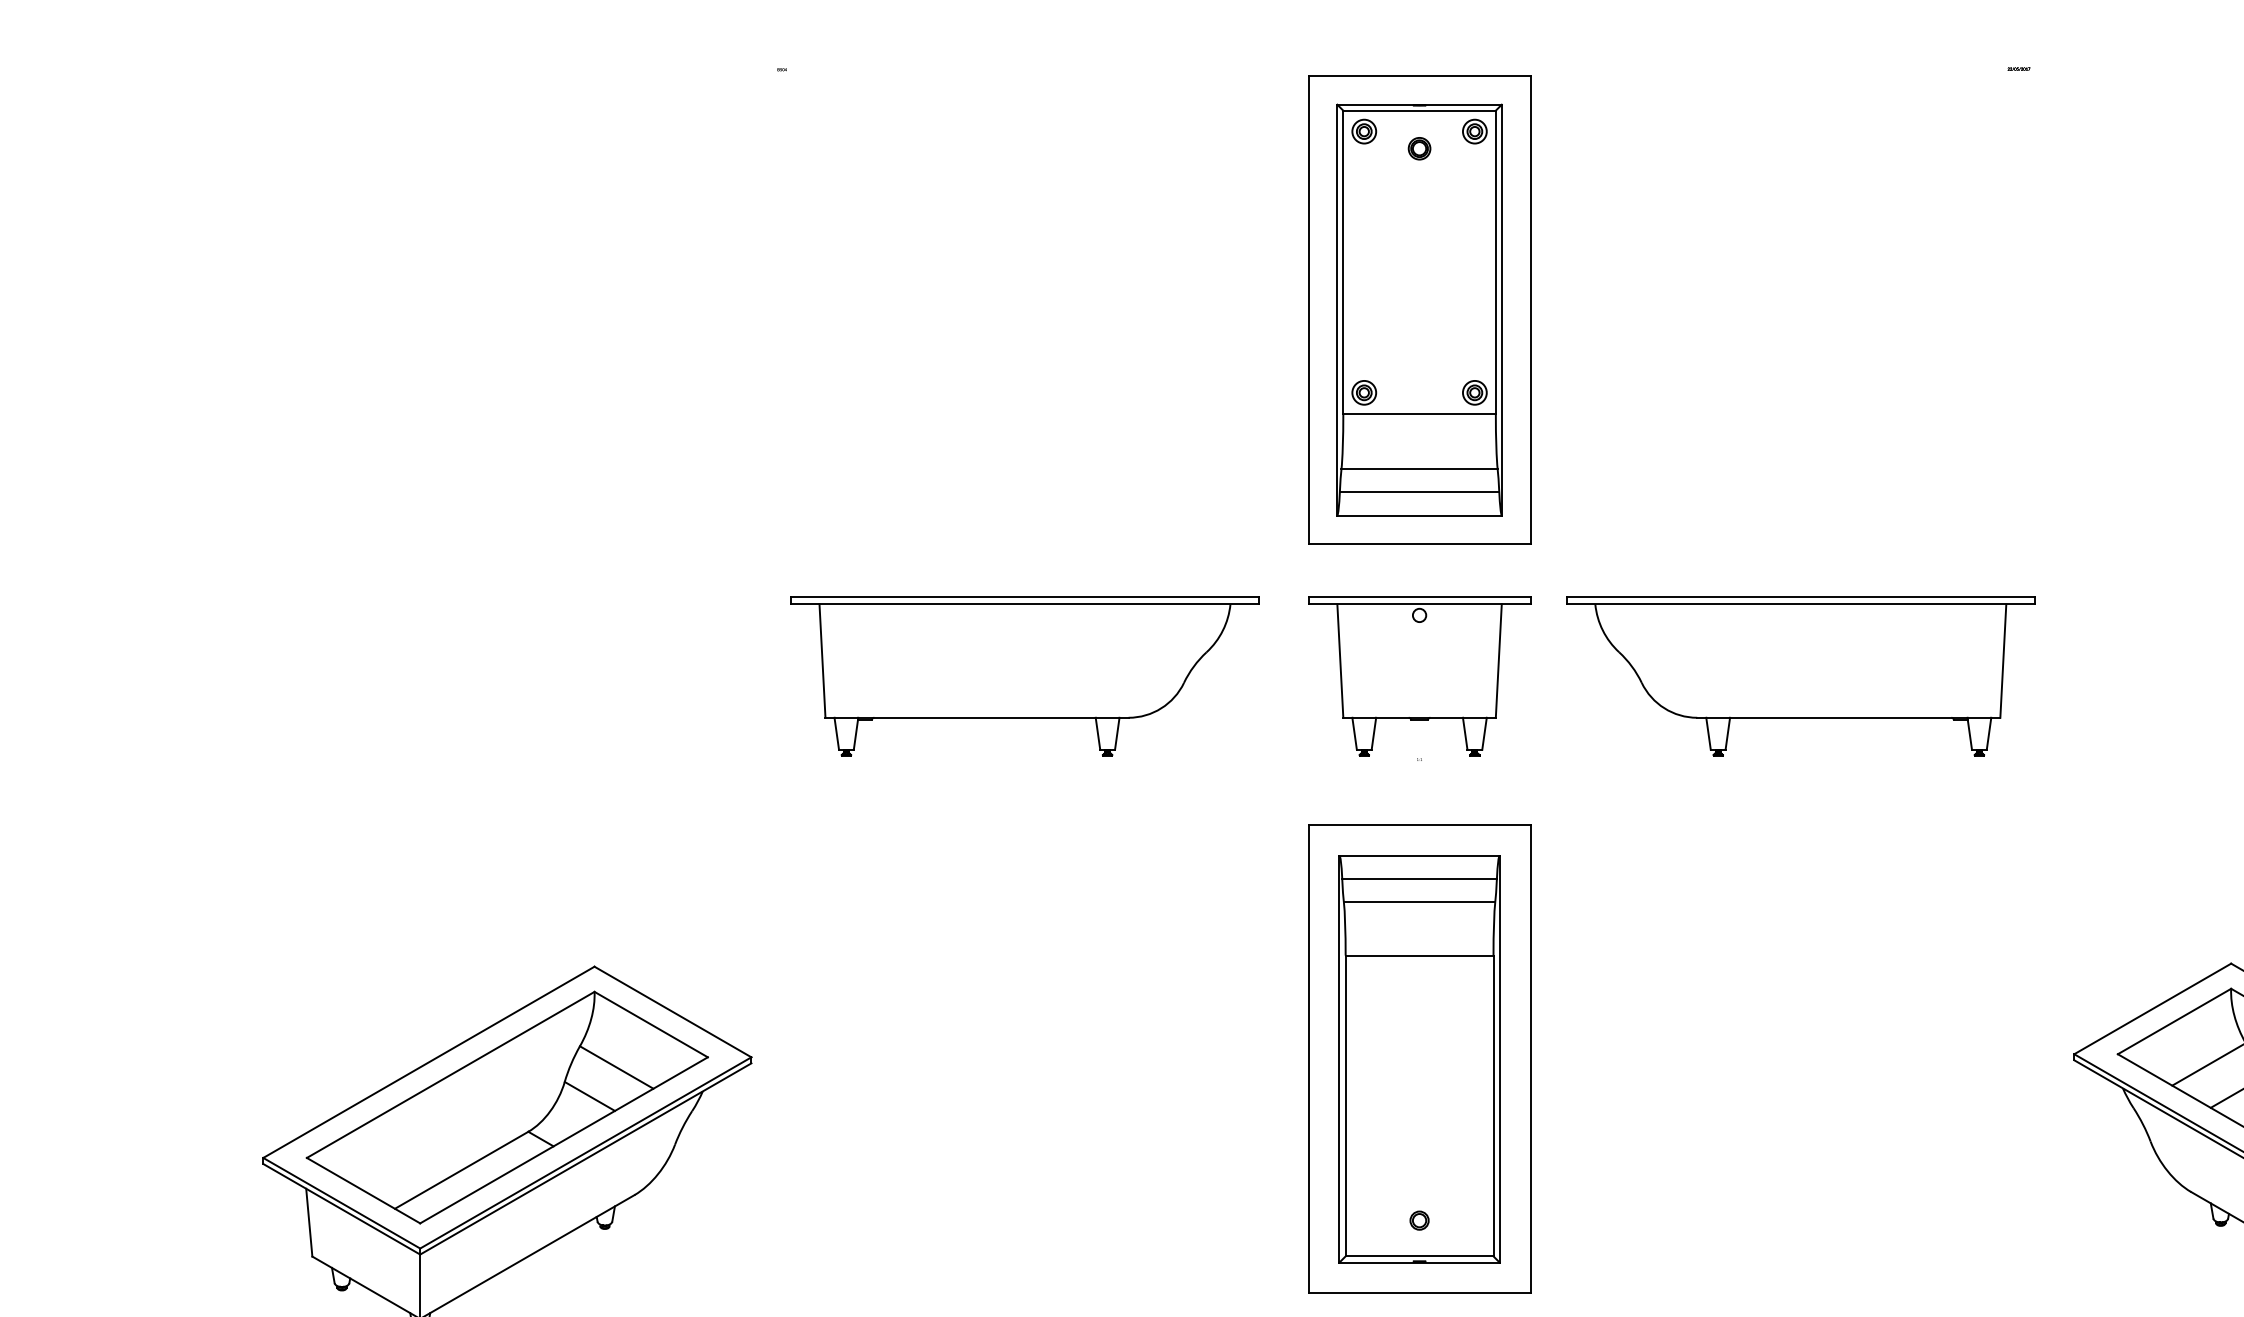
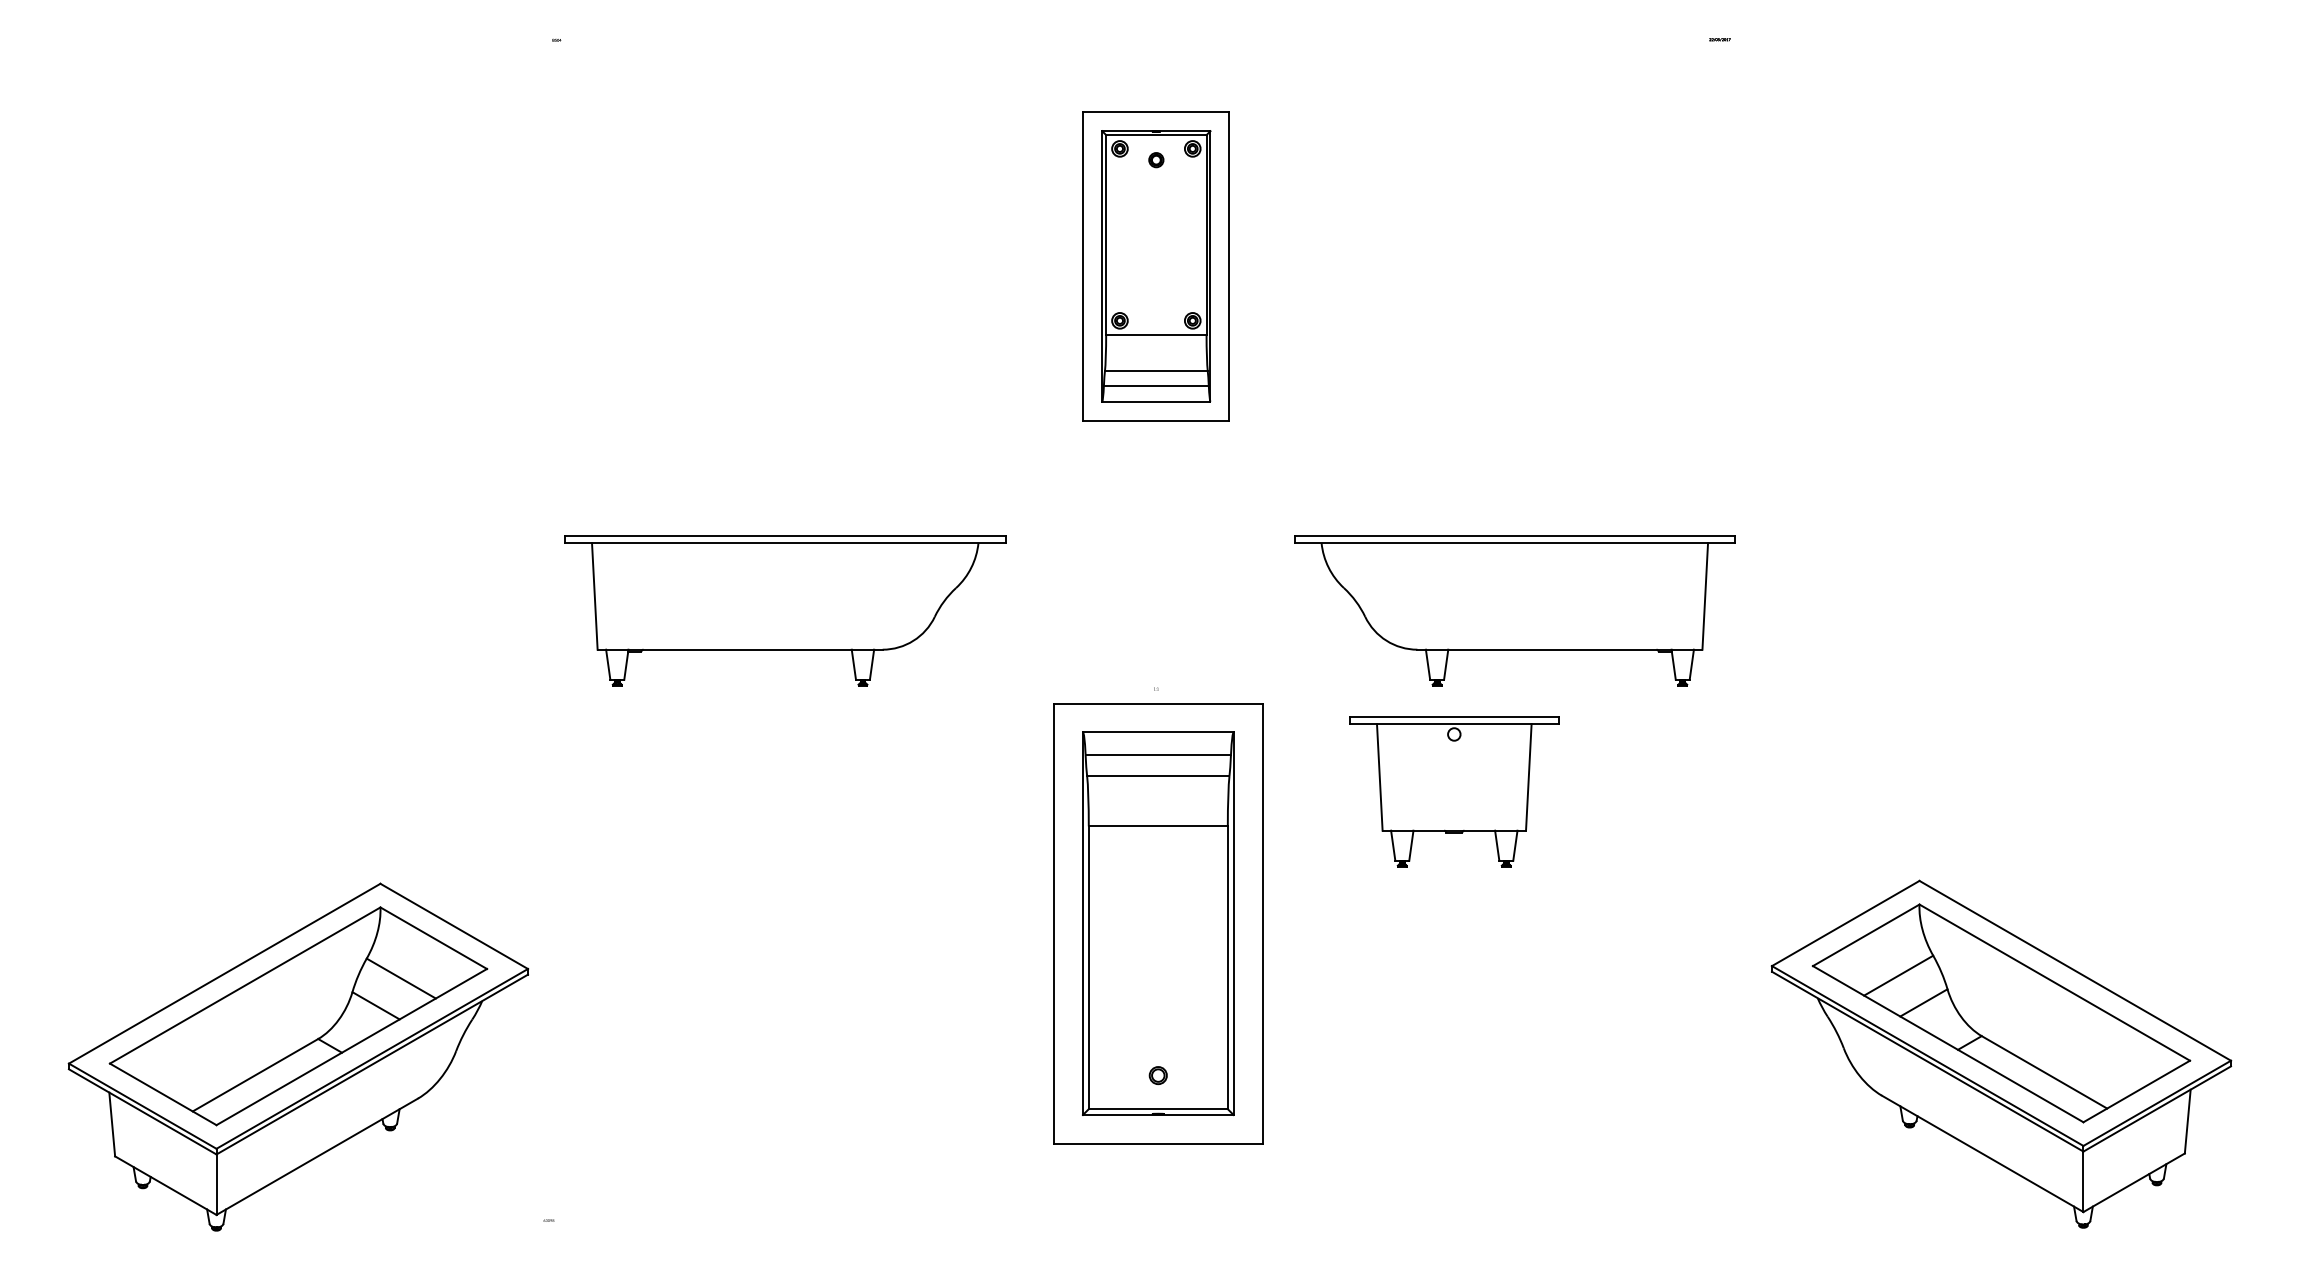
part: (1419, 310) -> (1156, 266), size x0.7
part: (1419, 676) -> (1454, 791), moved
part: (1419, 1058) -> (1158, 923), moved

